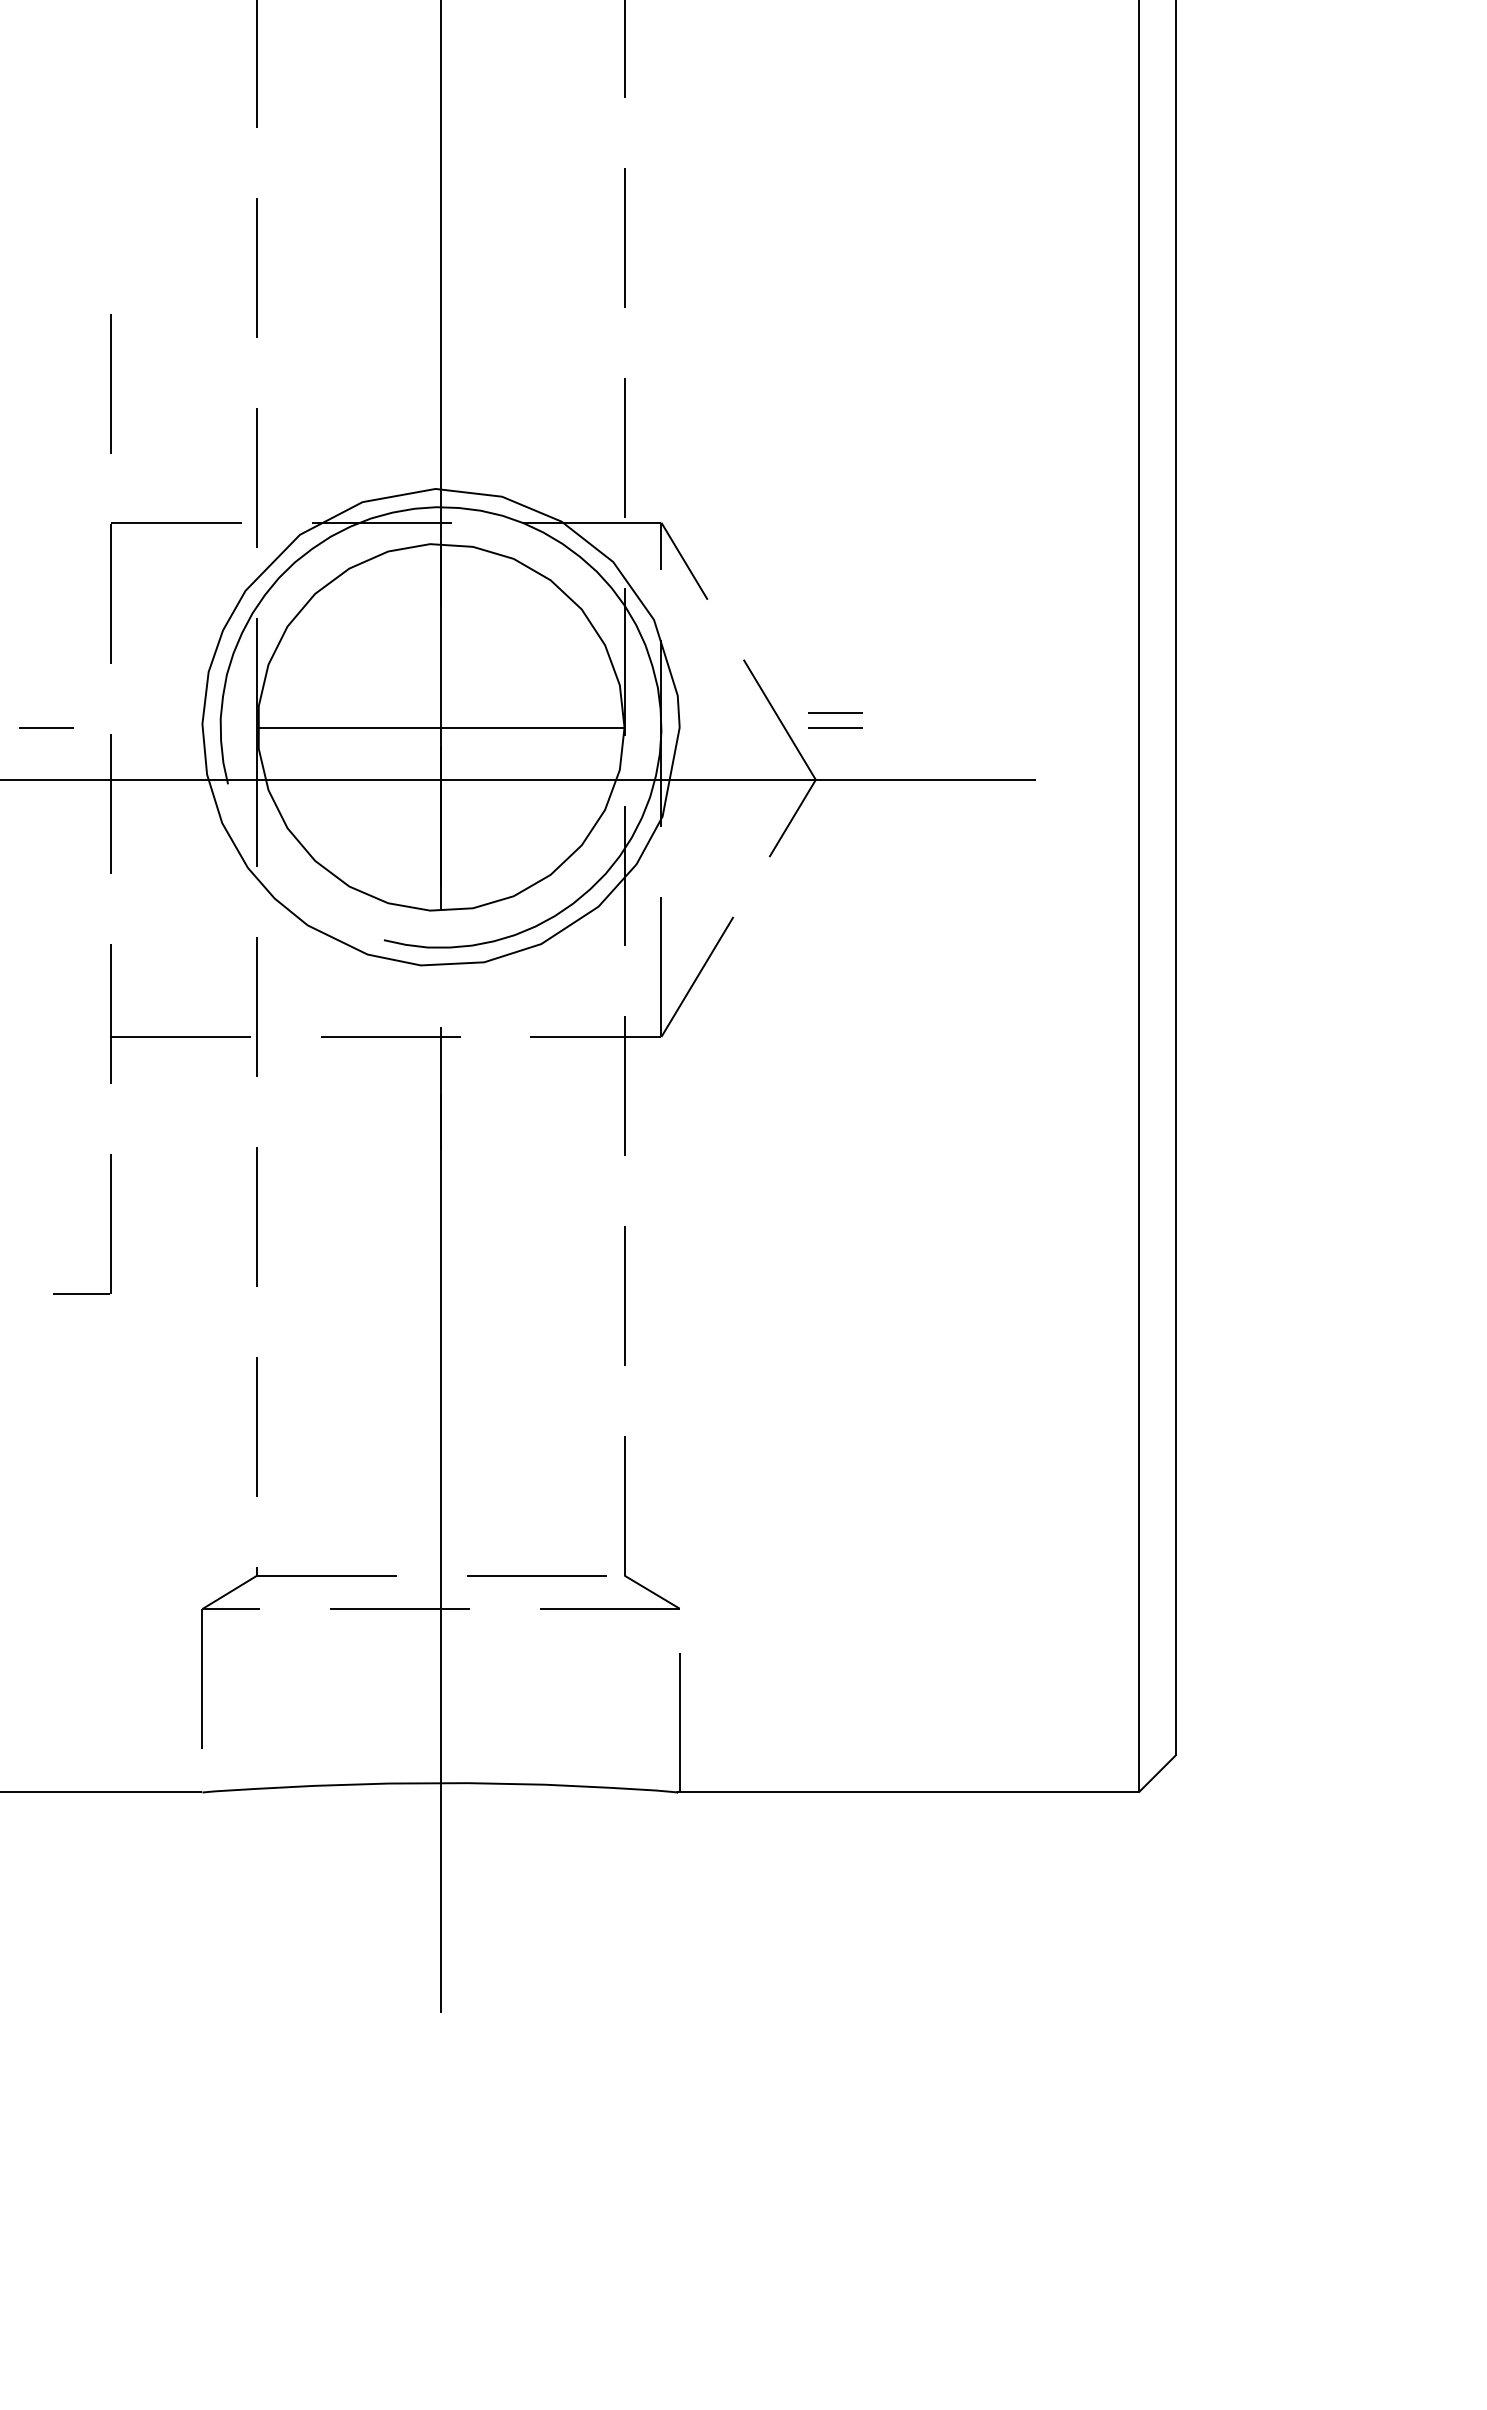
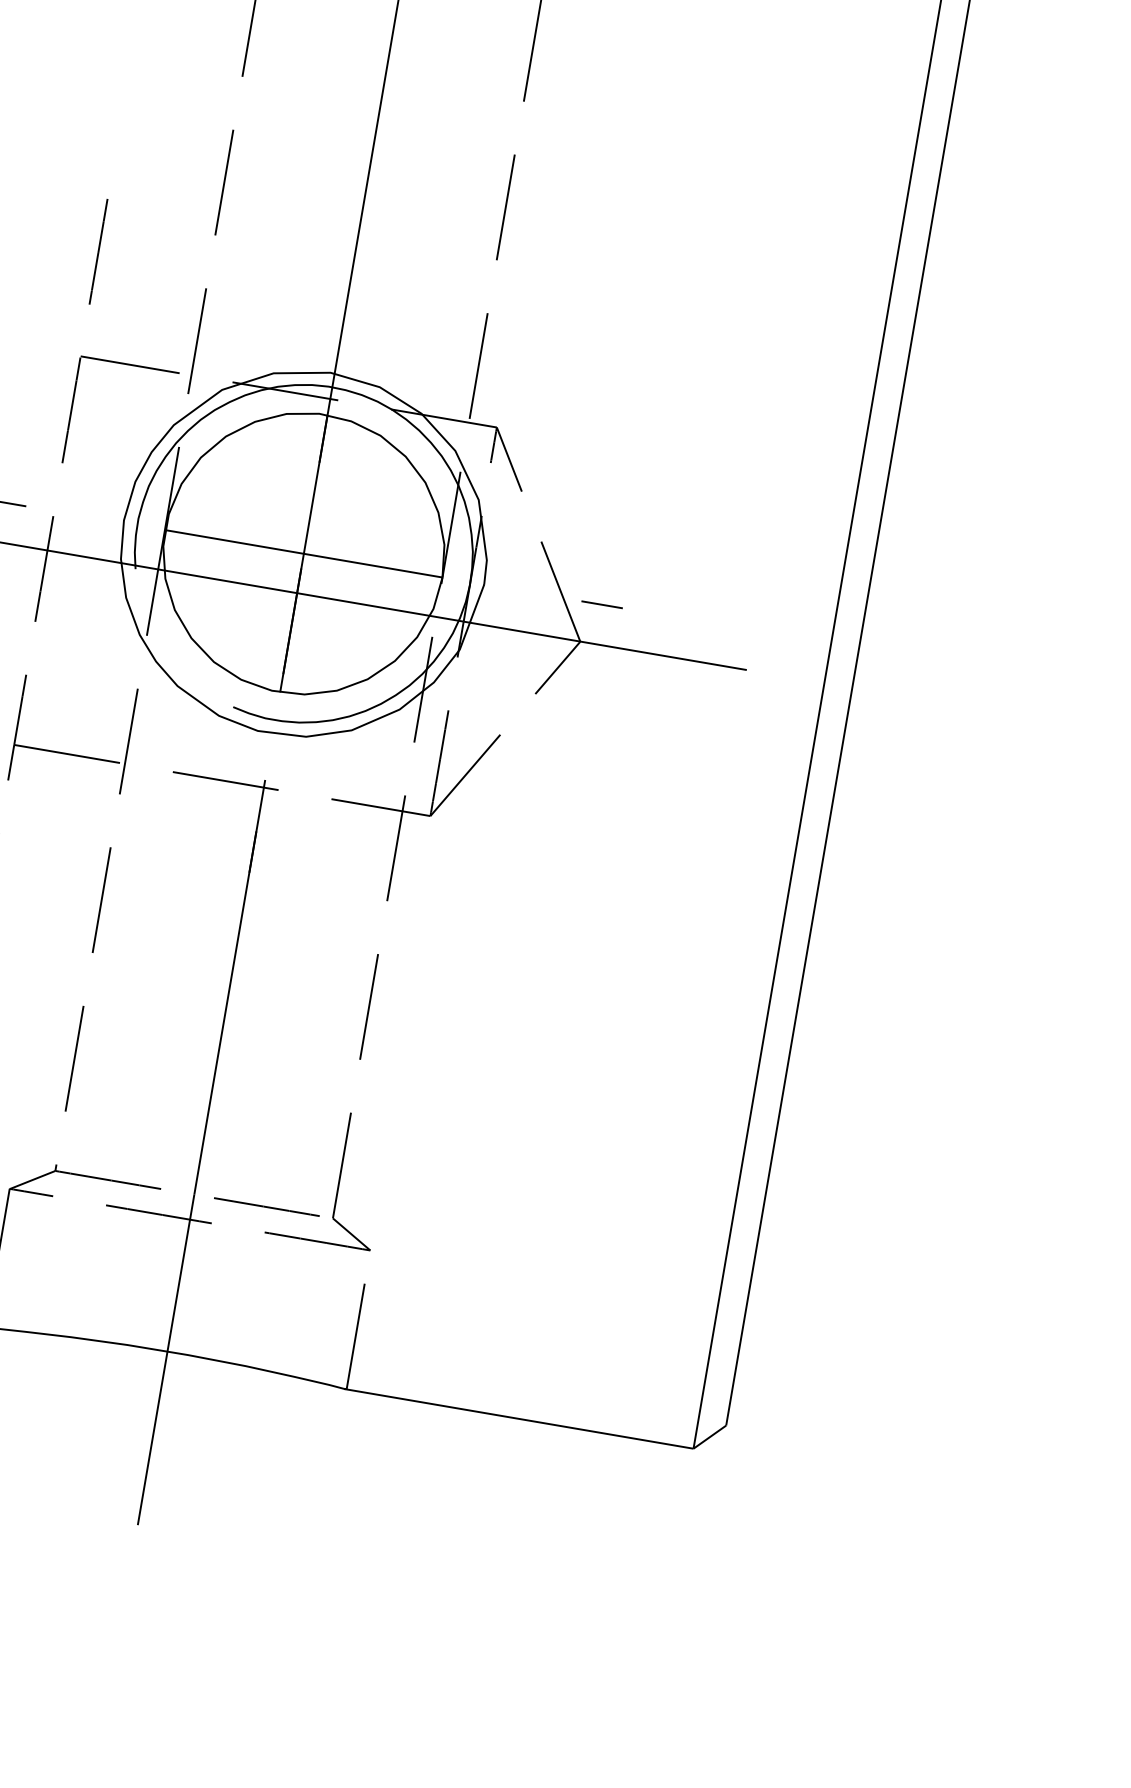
line: (835, 712) -> (603, 593), removed

